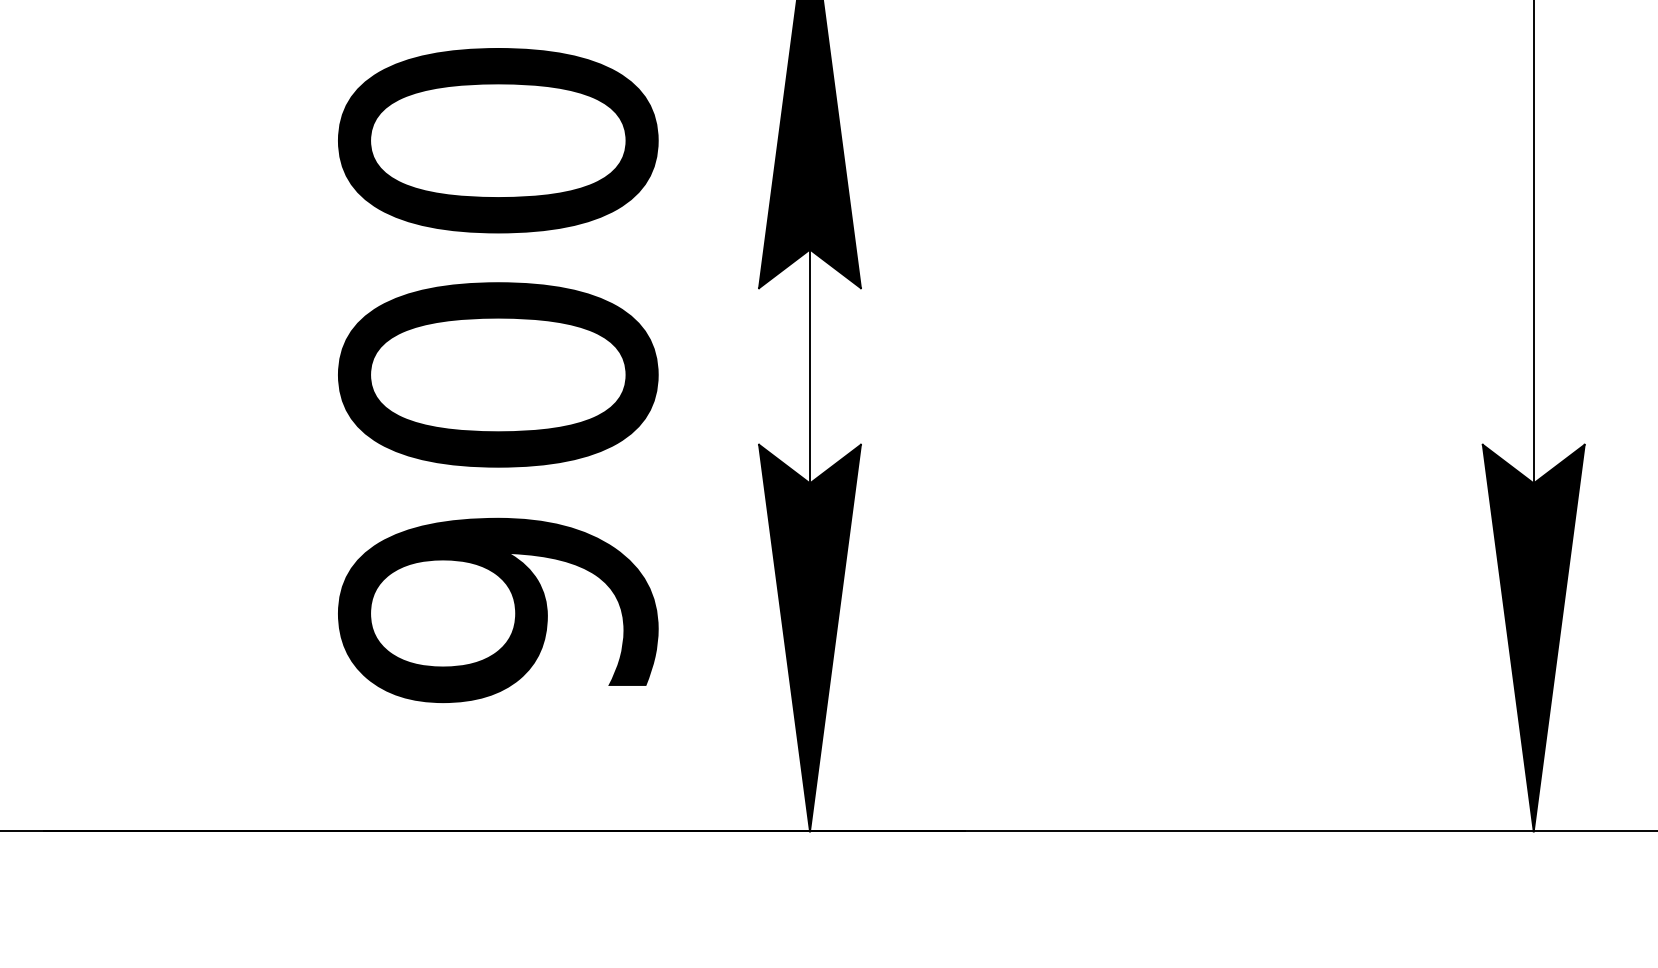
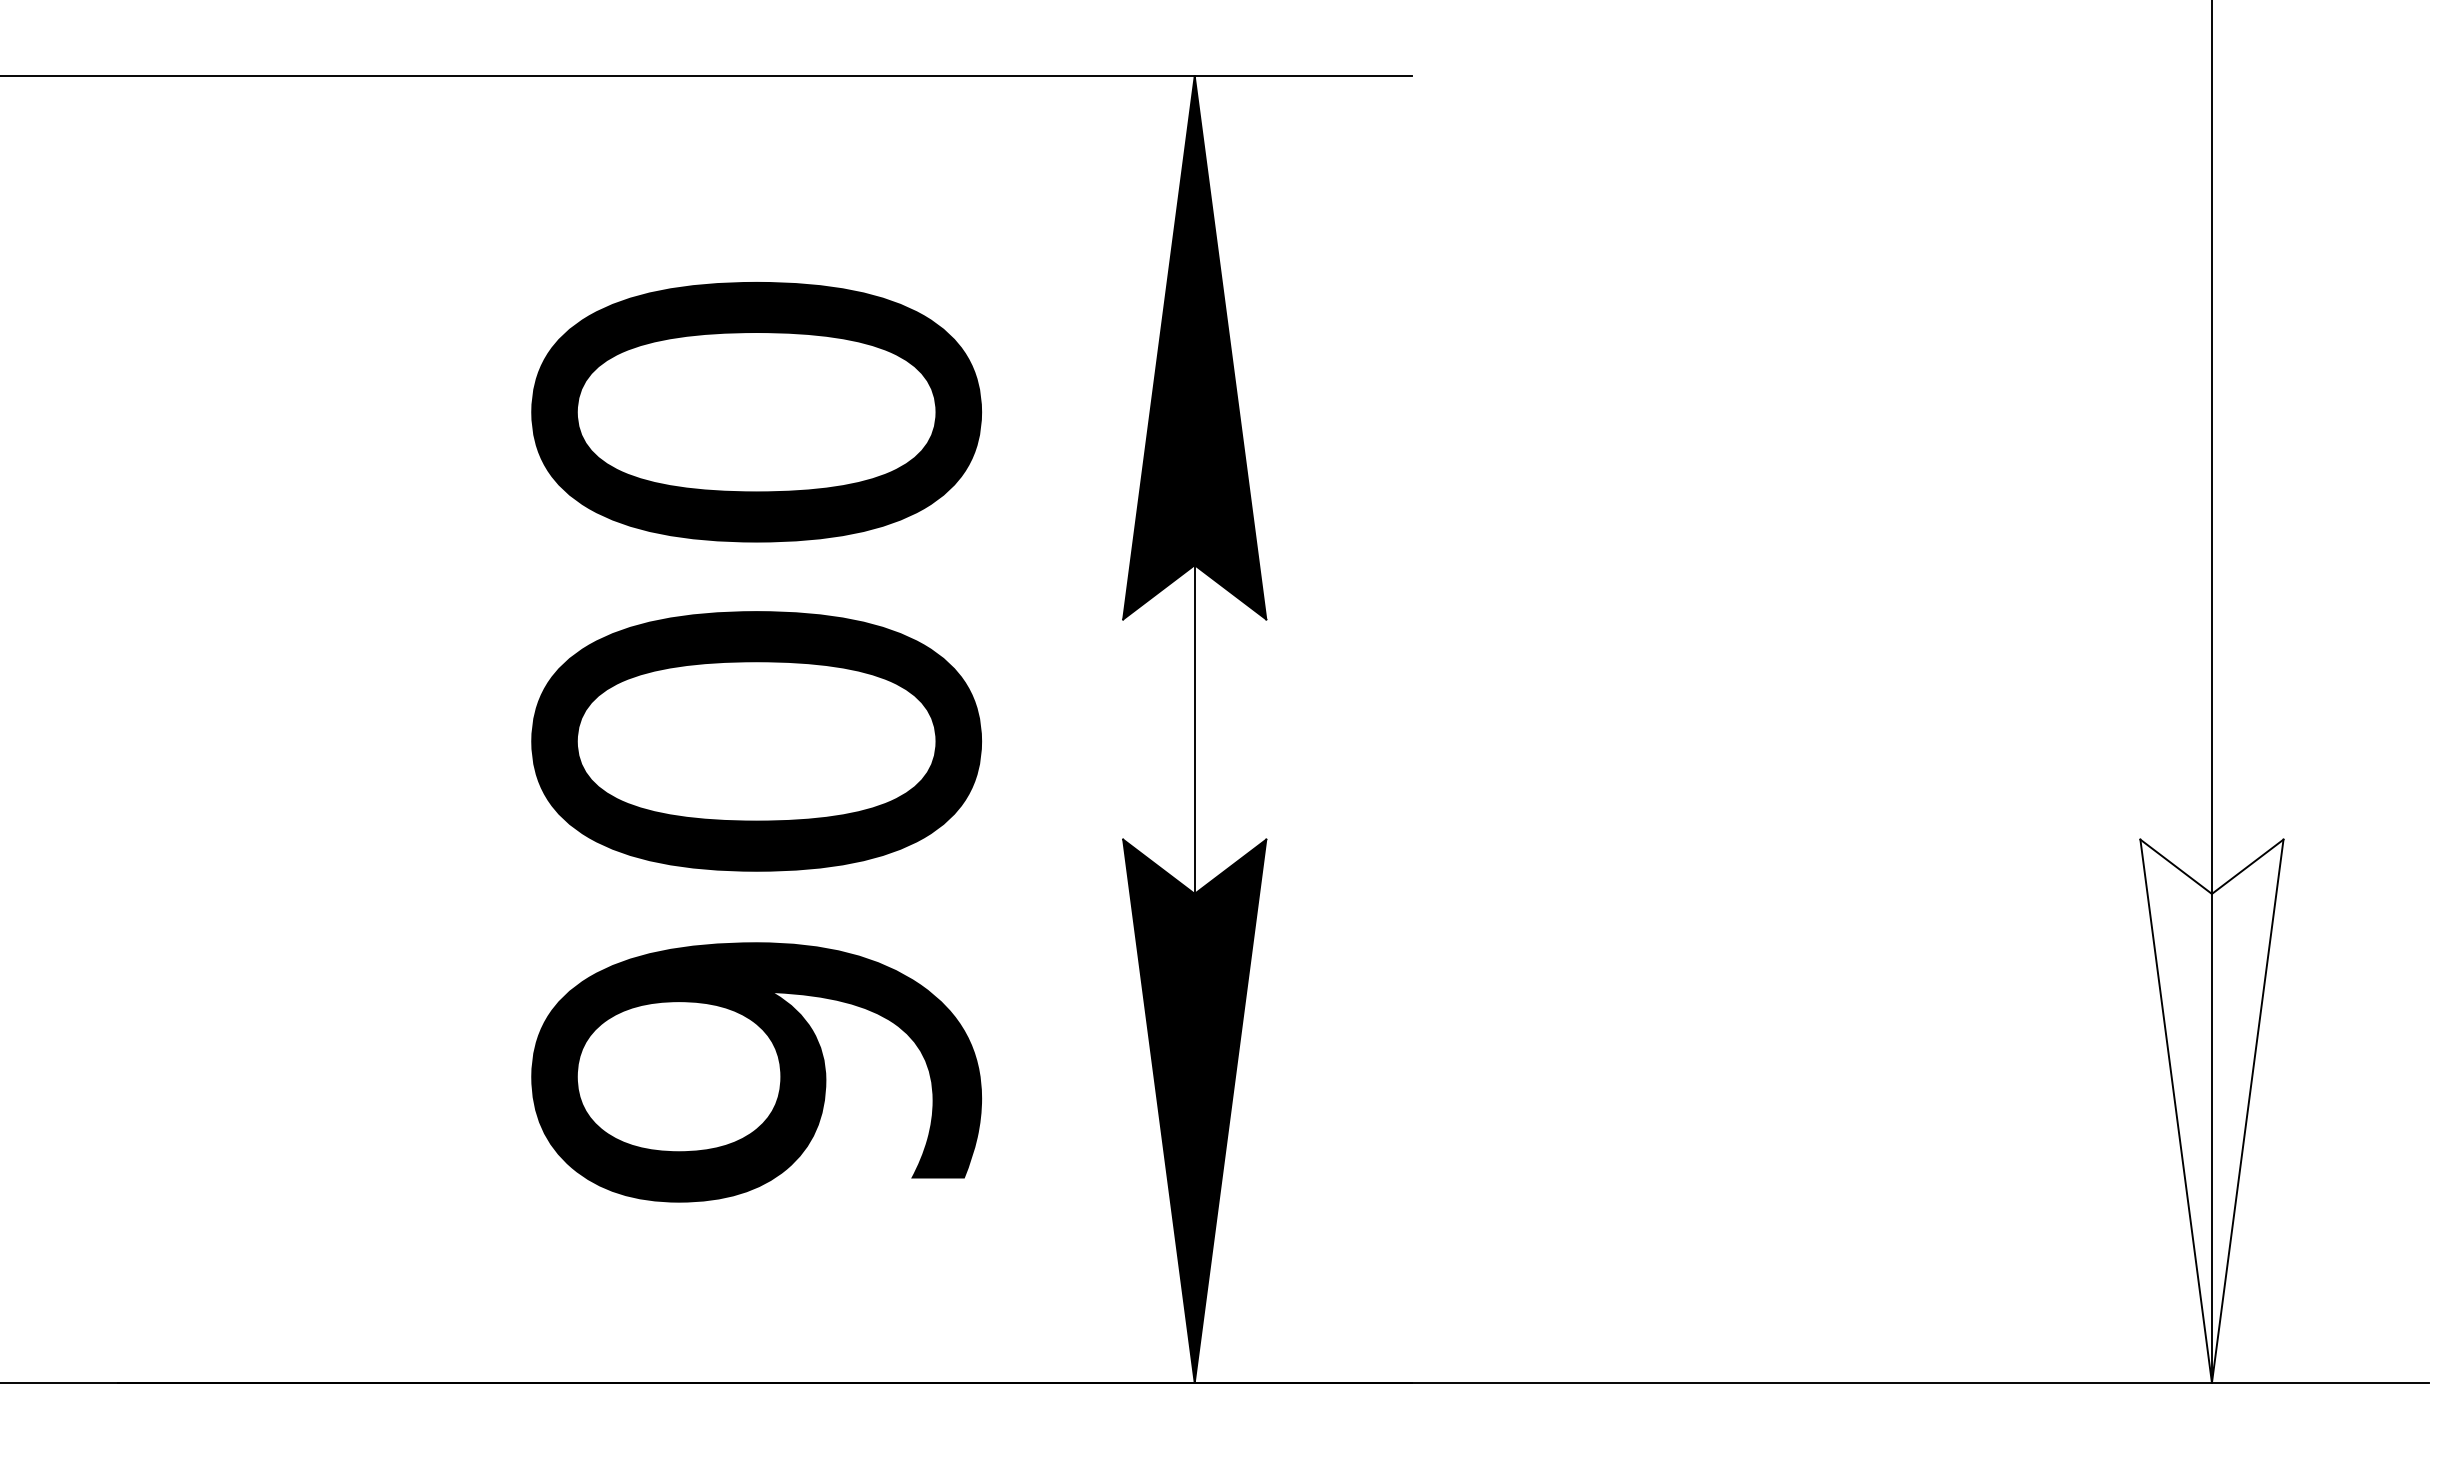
fill: (1533, 637) -> (2211, 1110), removed

